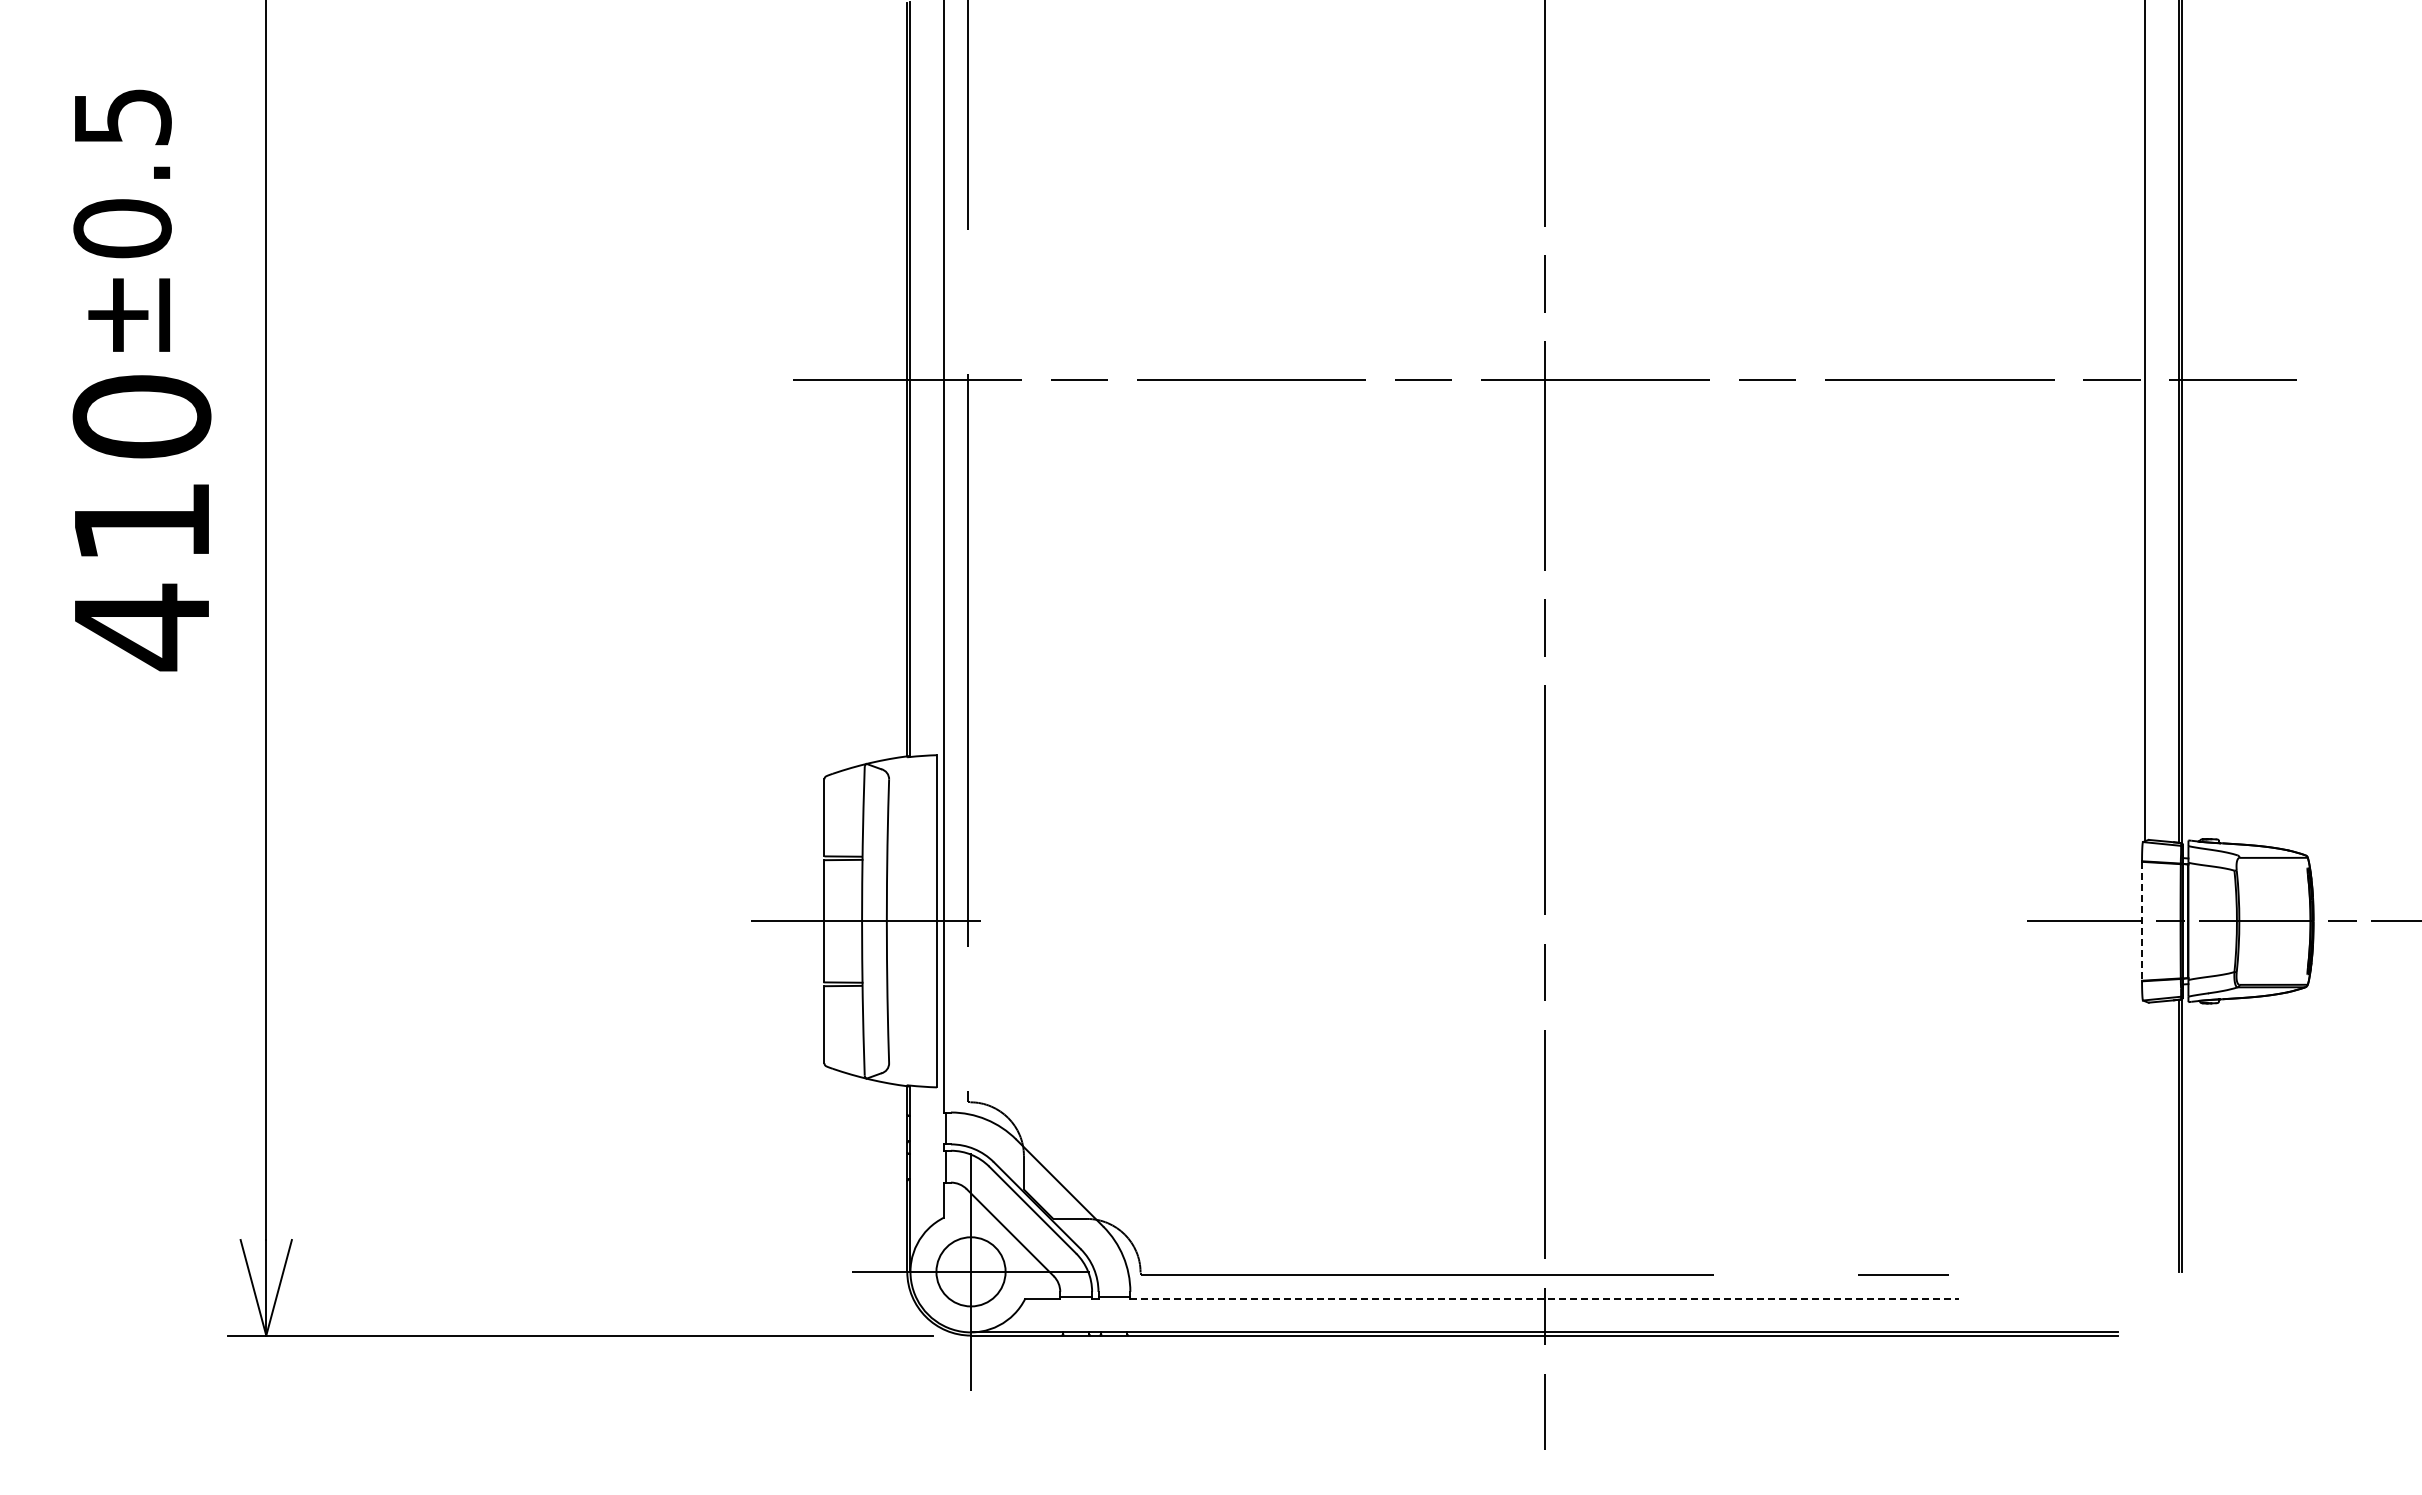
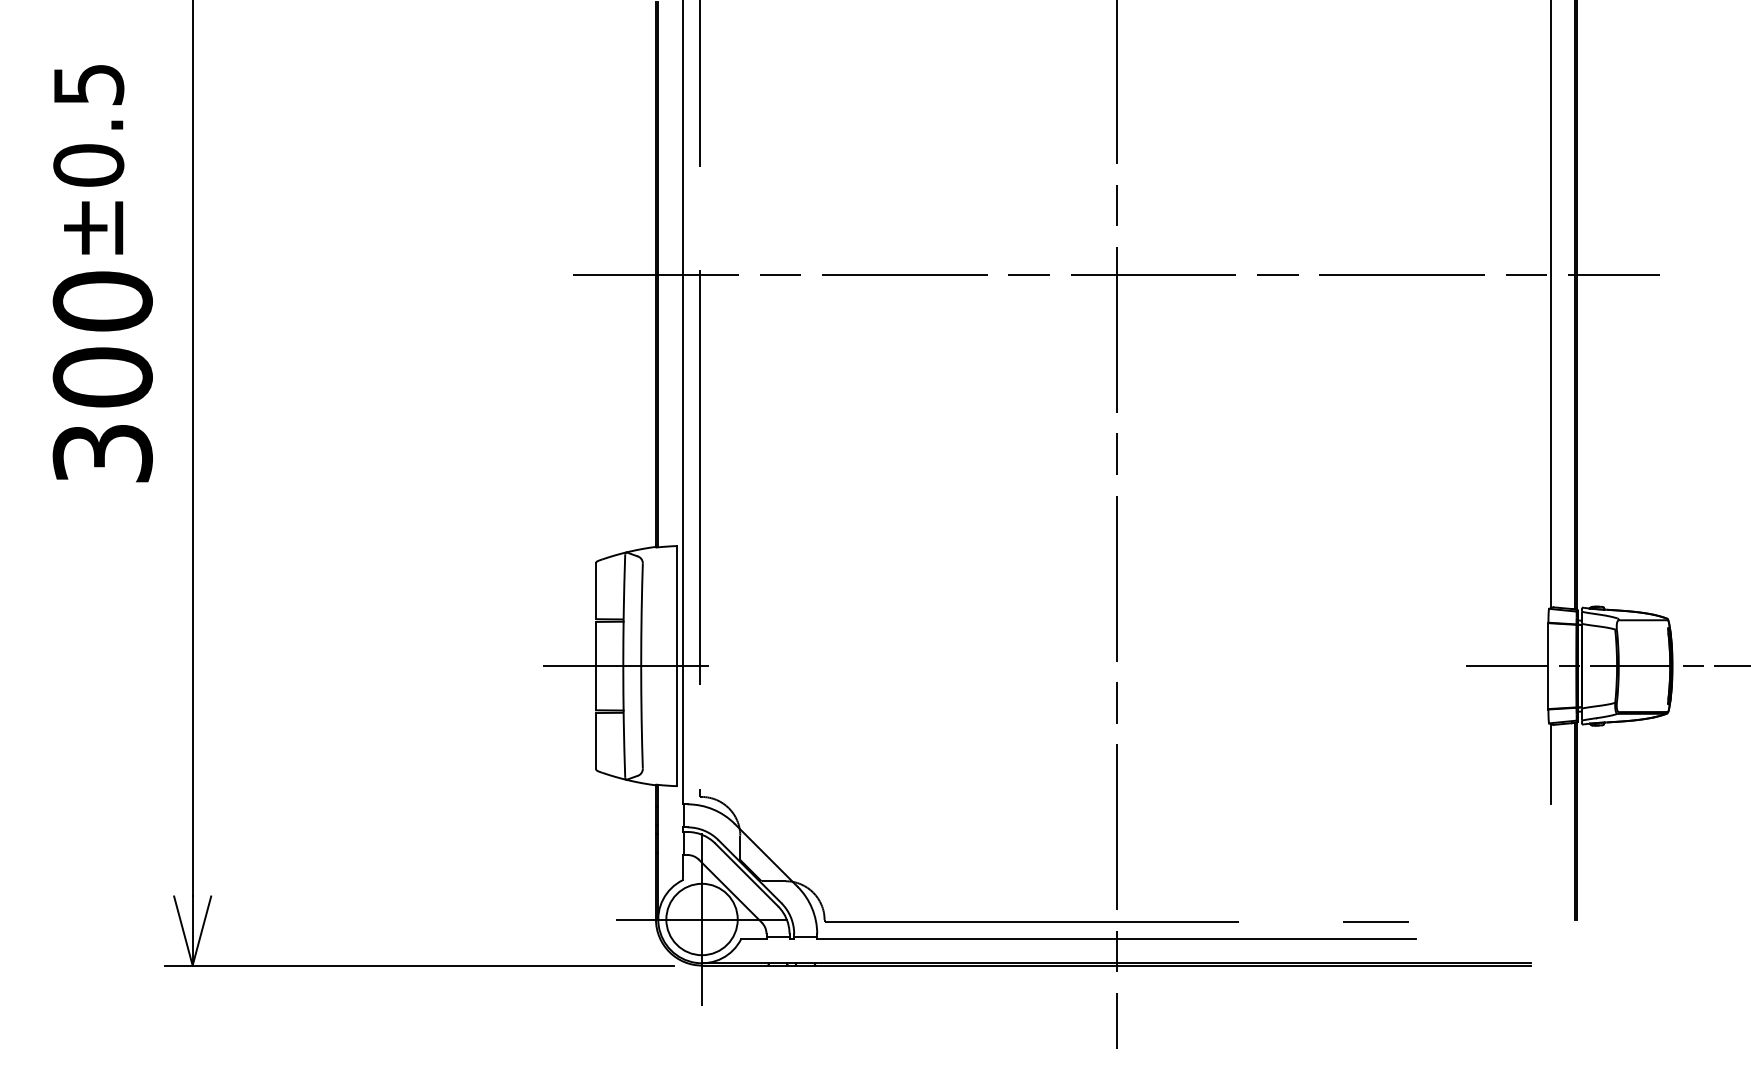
text: (141, 575) -> (102, 416), 410 -> 300
line: (2142, 921) -> (1548, 666), dashed -> solid
line: (2145, 1056) -> (1550, 763), added
circle: (970, 1271) -> (701, 919), size x1.43
line: (1545, 1298) -> (1117, 938), dashed -> solid

